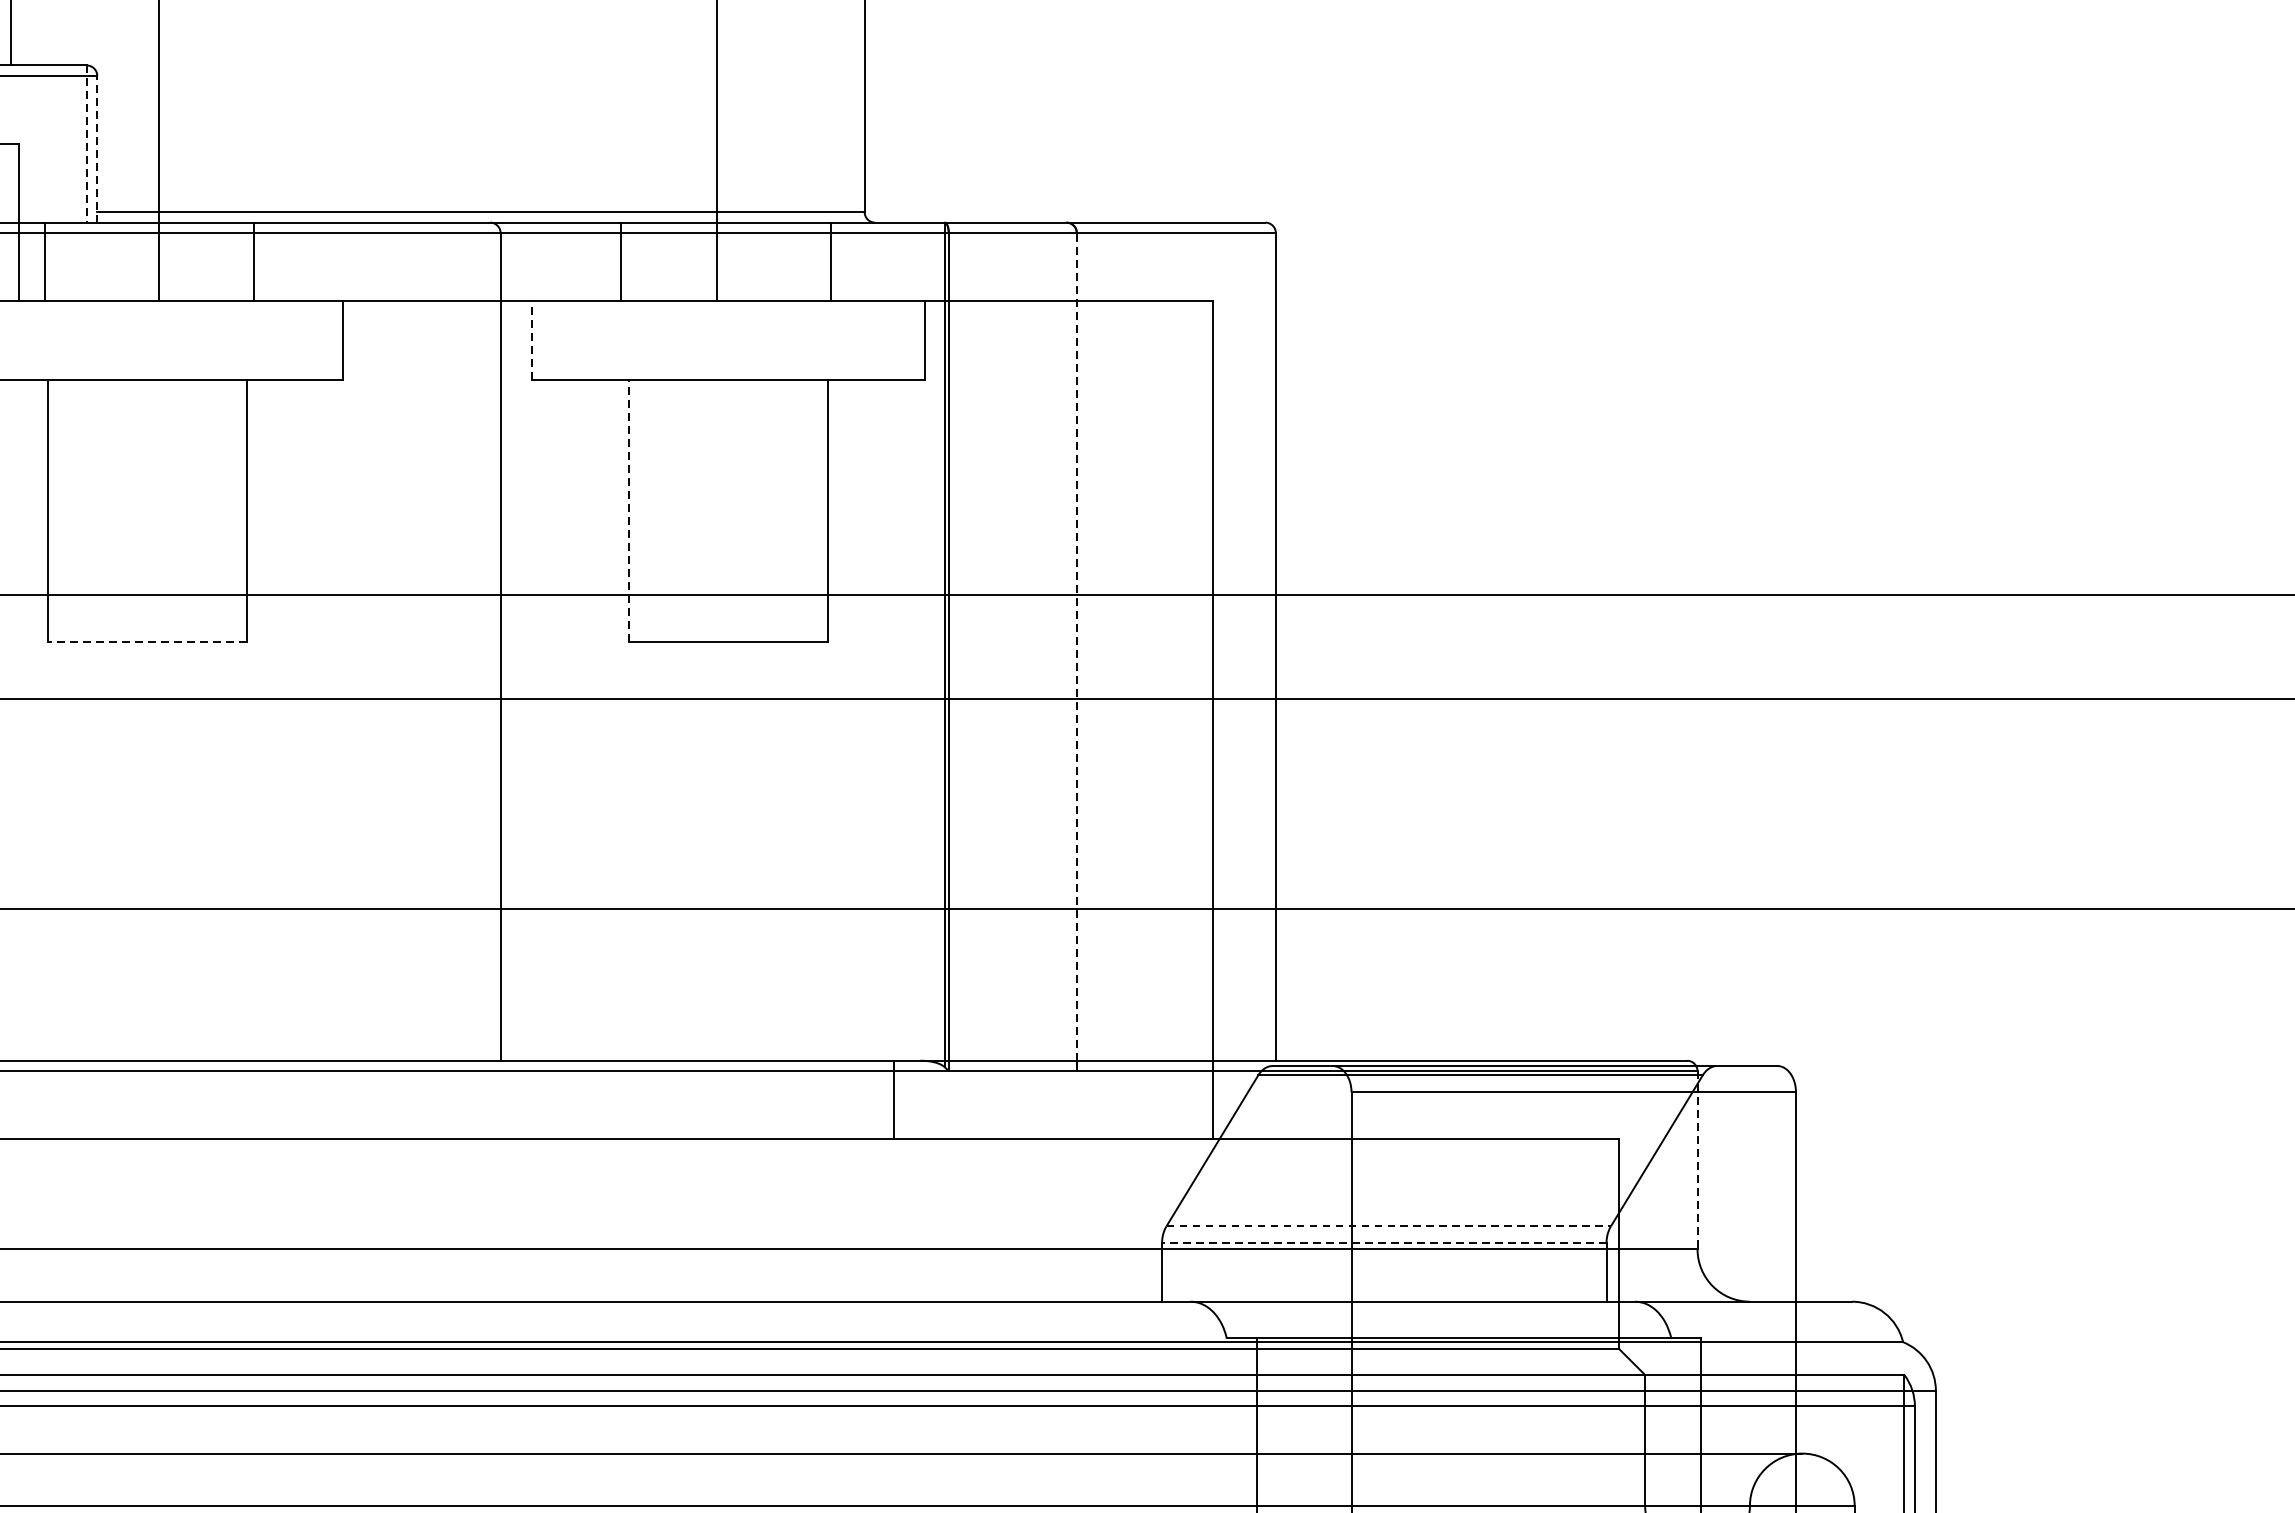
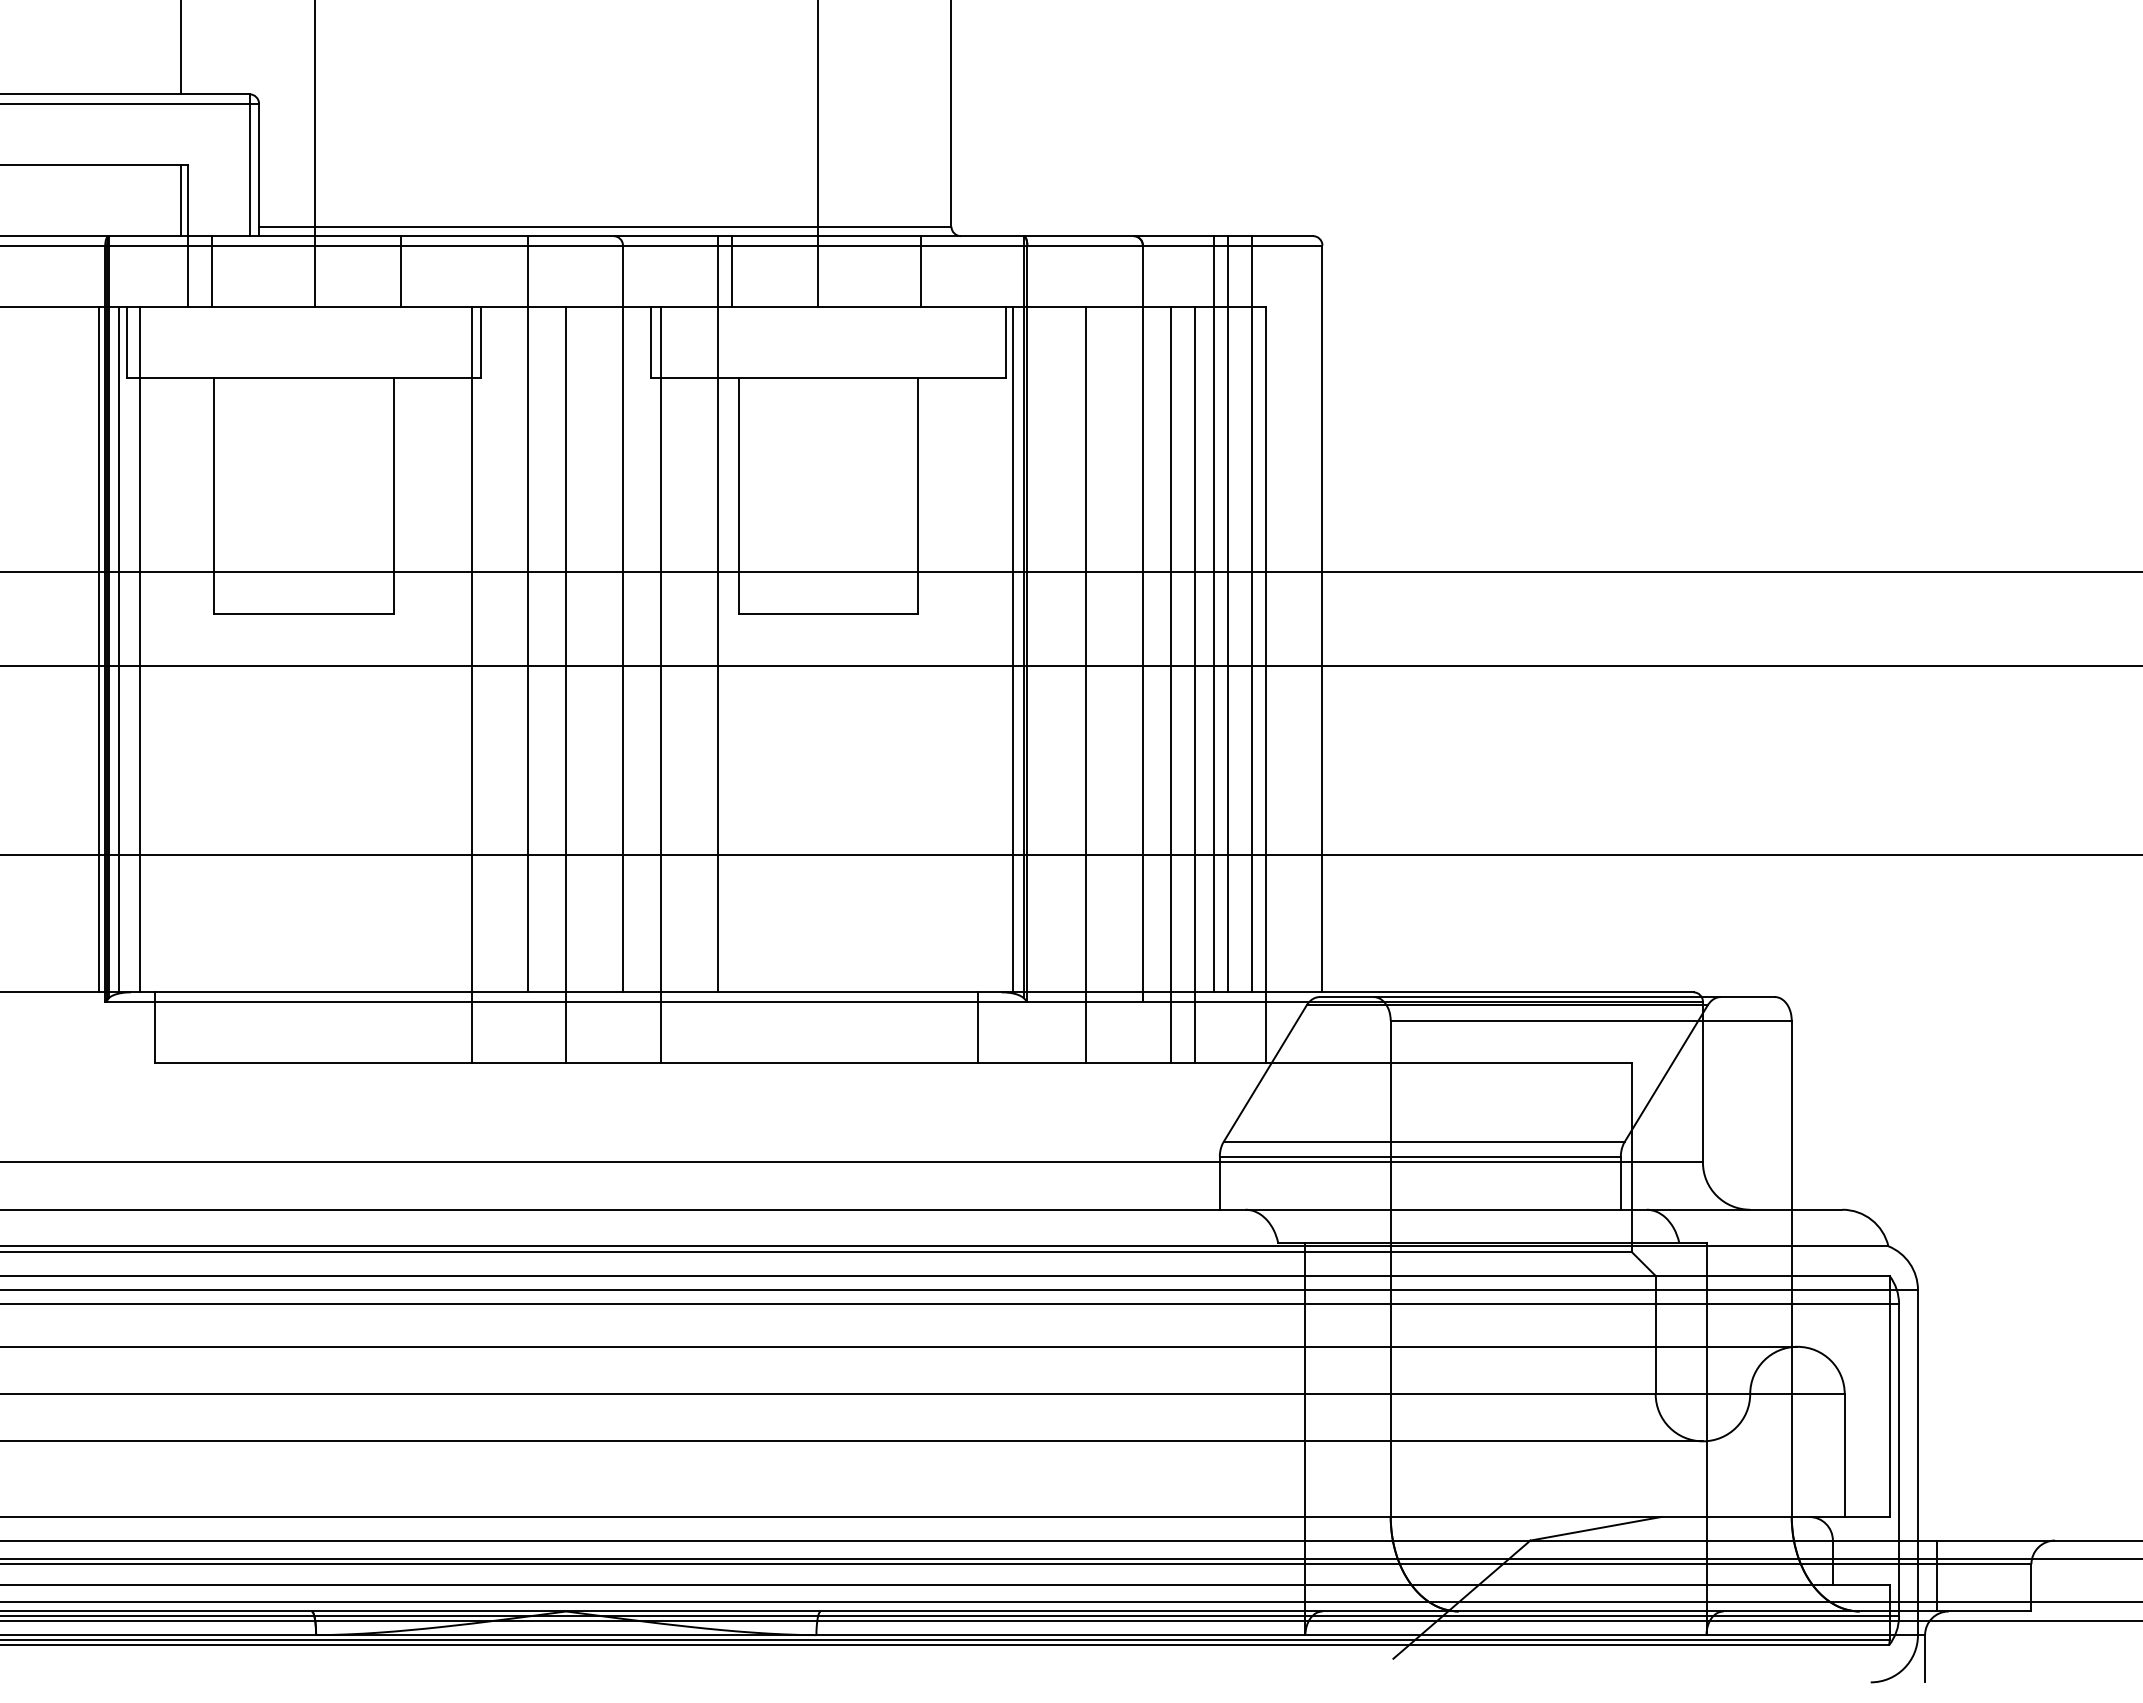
line: (86, 144) -> (249, 165), dashed -> solid
line: (97, 148) -> (259, 169), dashed -> solid
line: (11, 183) -> (181, 200), added
line: (532, 339) -> (651, 341), dashed -> solid
line: (628, 510) -> (738, 495), dashed -> solid
line: (146, 641) -> (303, 614), dashed -> solid
line: (395, 641) -> (528, 614), added
line: (605, 641) -> (717, 614), added
line: (1155, 641) -> (1213, 614), added
line: (1170, 641) -> (1227, 614), added
line: (1197, 641) -> (1251, 614), added
line: (1076, 646) -> (1142, 618), dashed -> solid
line: (933, 680) -> (1013, 649), added
line: (332, 720) -> (471, 685), added
line: (438, 720) -> (566, 685), added
line: (542, 720) -> (660, 685), added
line: (1014, 720) -> (1086, 685), added
line: (1108, 720) -> (1171, 685), added
line: (1134, 720) -> (1194, 685), added
line: (1697, 1160) -> (1702, 1082), dashed -> solid
line: (1388, 1226) -> (1424, 1141), dashed -> solid
line: (1384, 1242) -> (1420, 1156), dashed -> solid

